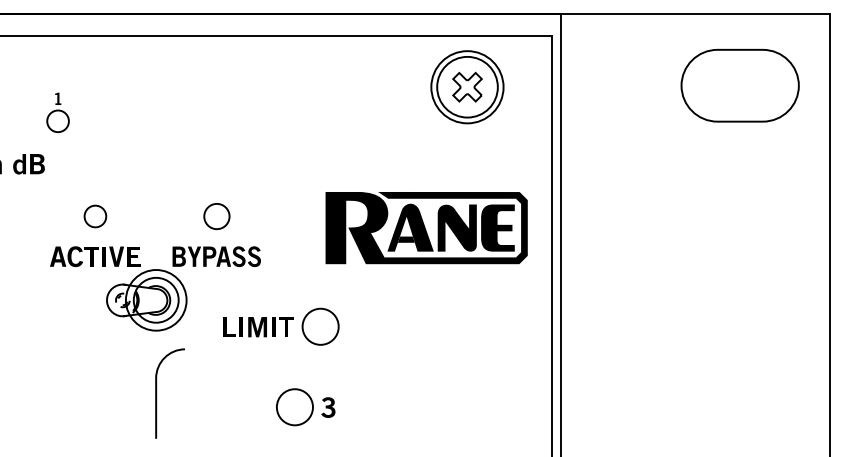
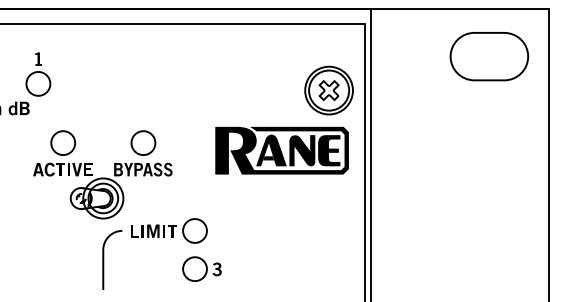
part: (466, 87) -> (328, 90), moved
part: (58, 112) -> (38, 74), size x1.67
circle: (94, 215) -> (62, 142), size x1.67
circle: (216, 215) -> (143, 142), size x1.43
part: (282, 326) -> (169, 230), moved

